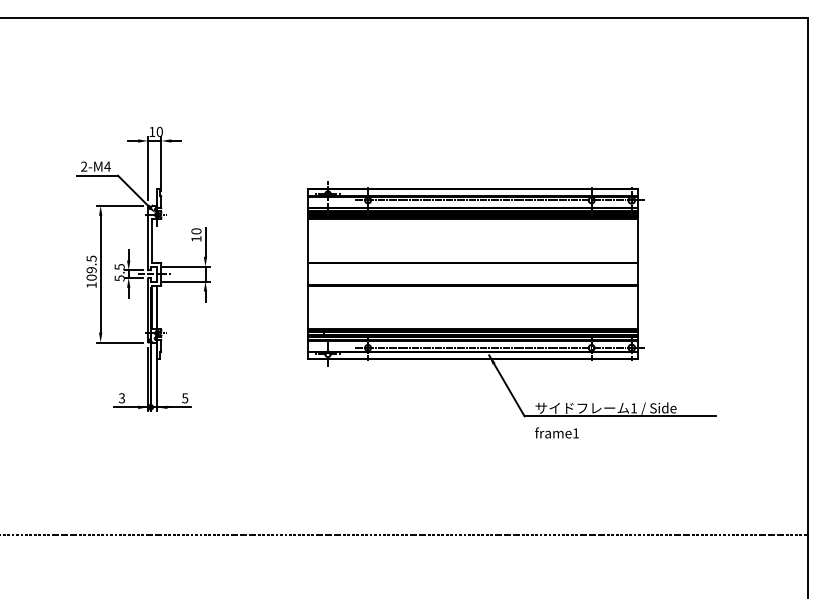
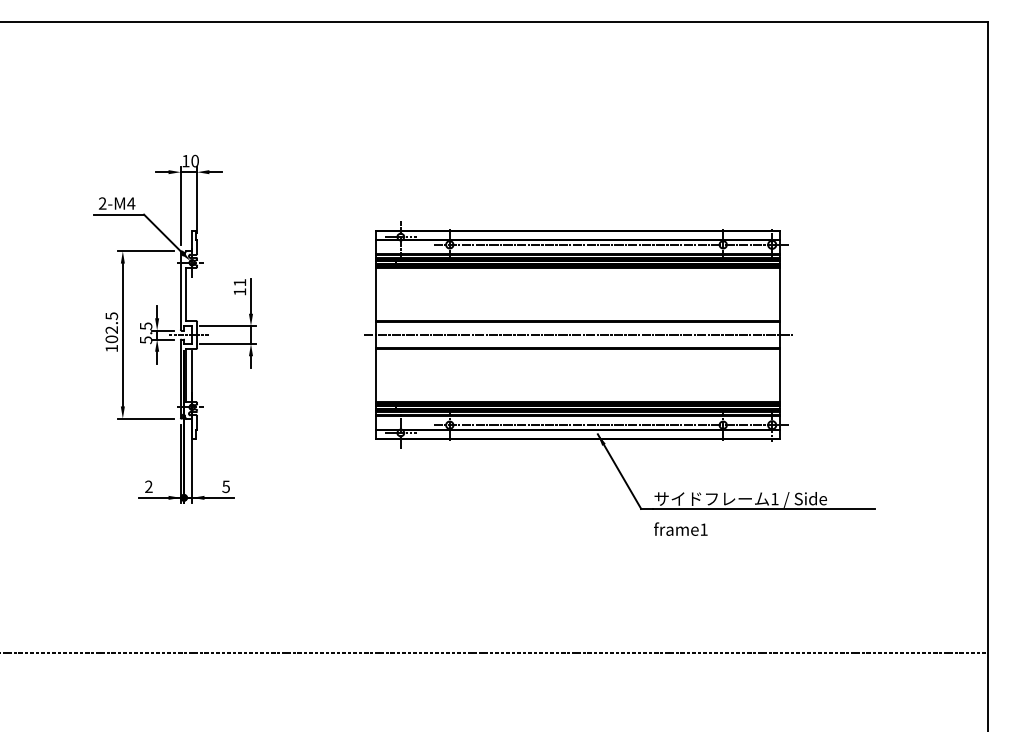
text: (196, 231) -> (240, 282), 10 -> 11
text: (91, 270) -> (111, 330), 109.5 -> 102.5
line: (472, 274) -> (577, 335), added
text: (122, 398) -> (149, 487), 3 -> 2

